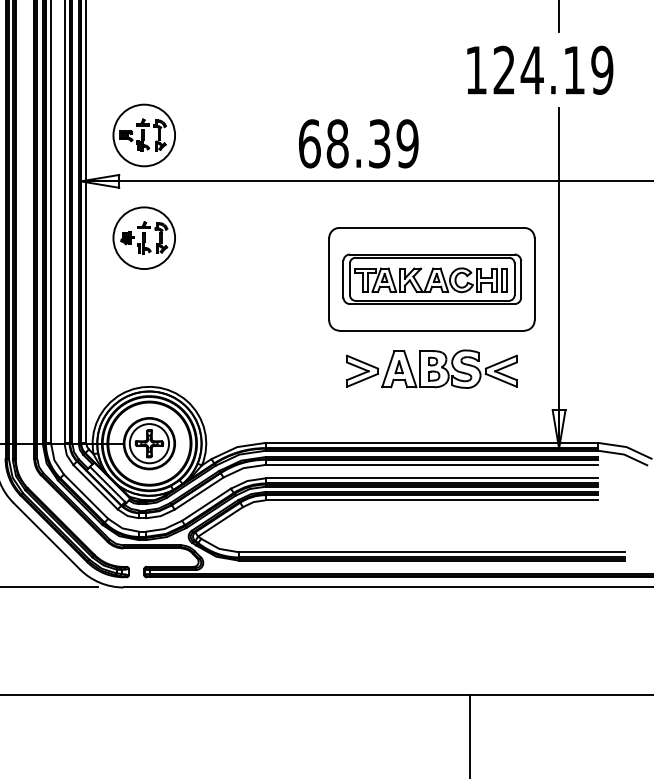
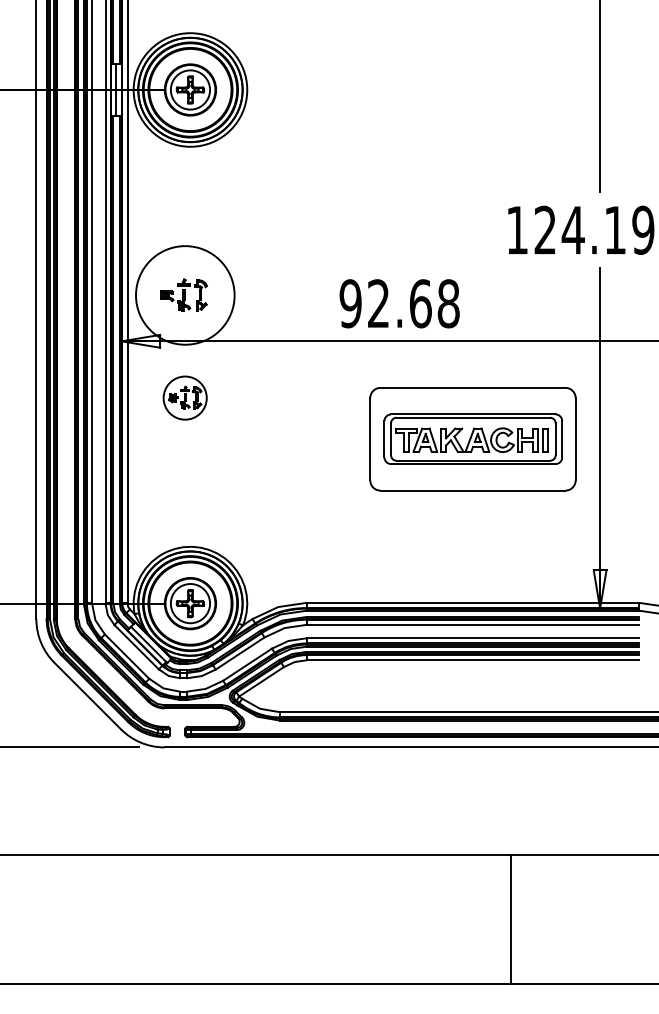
circle: (144, 135) -> (185, 295), size x1.6
text: (358, 143) -> (399, 303), 68.39 -> 92.68
part: (143, 237) -> (184, 397), size x0.7
part: (431, 368) -> (472, 528), removed

